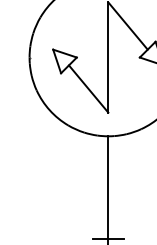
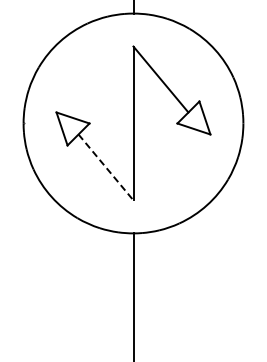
line: (88, 89) -> (106, 167), solid -> dashed

